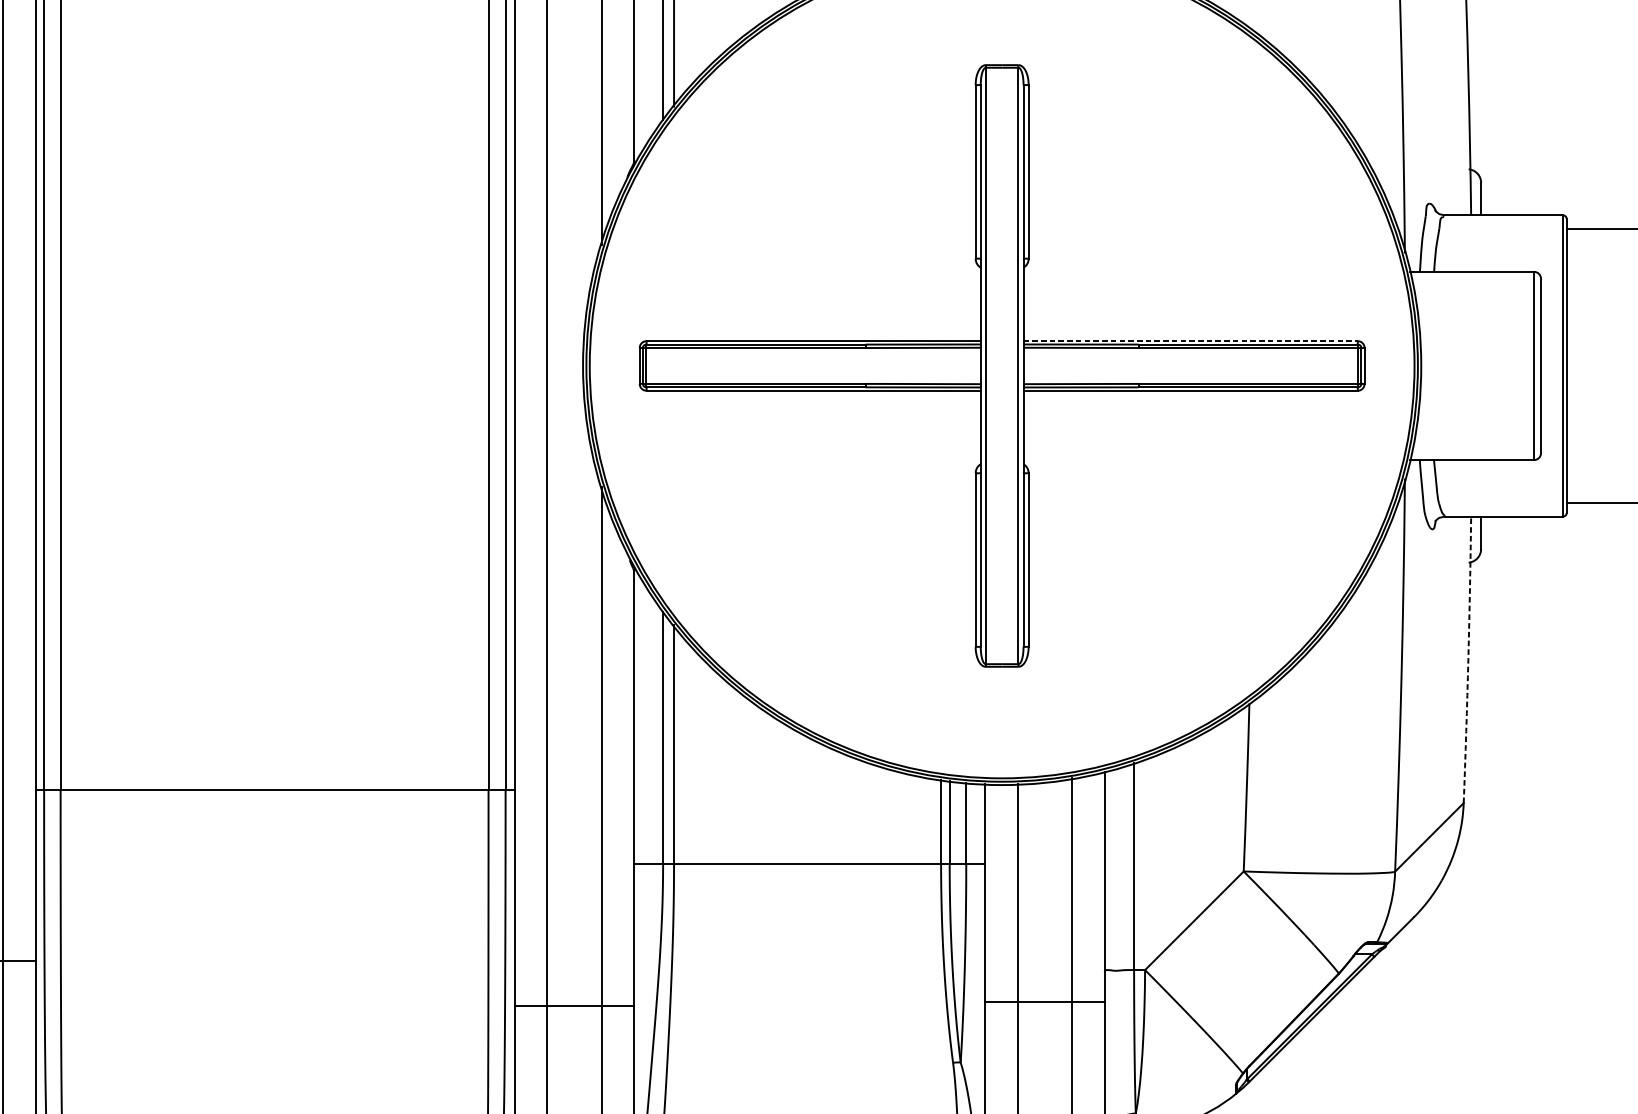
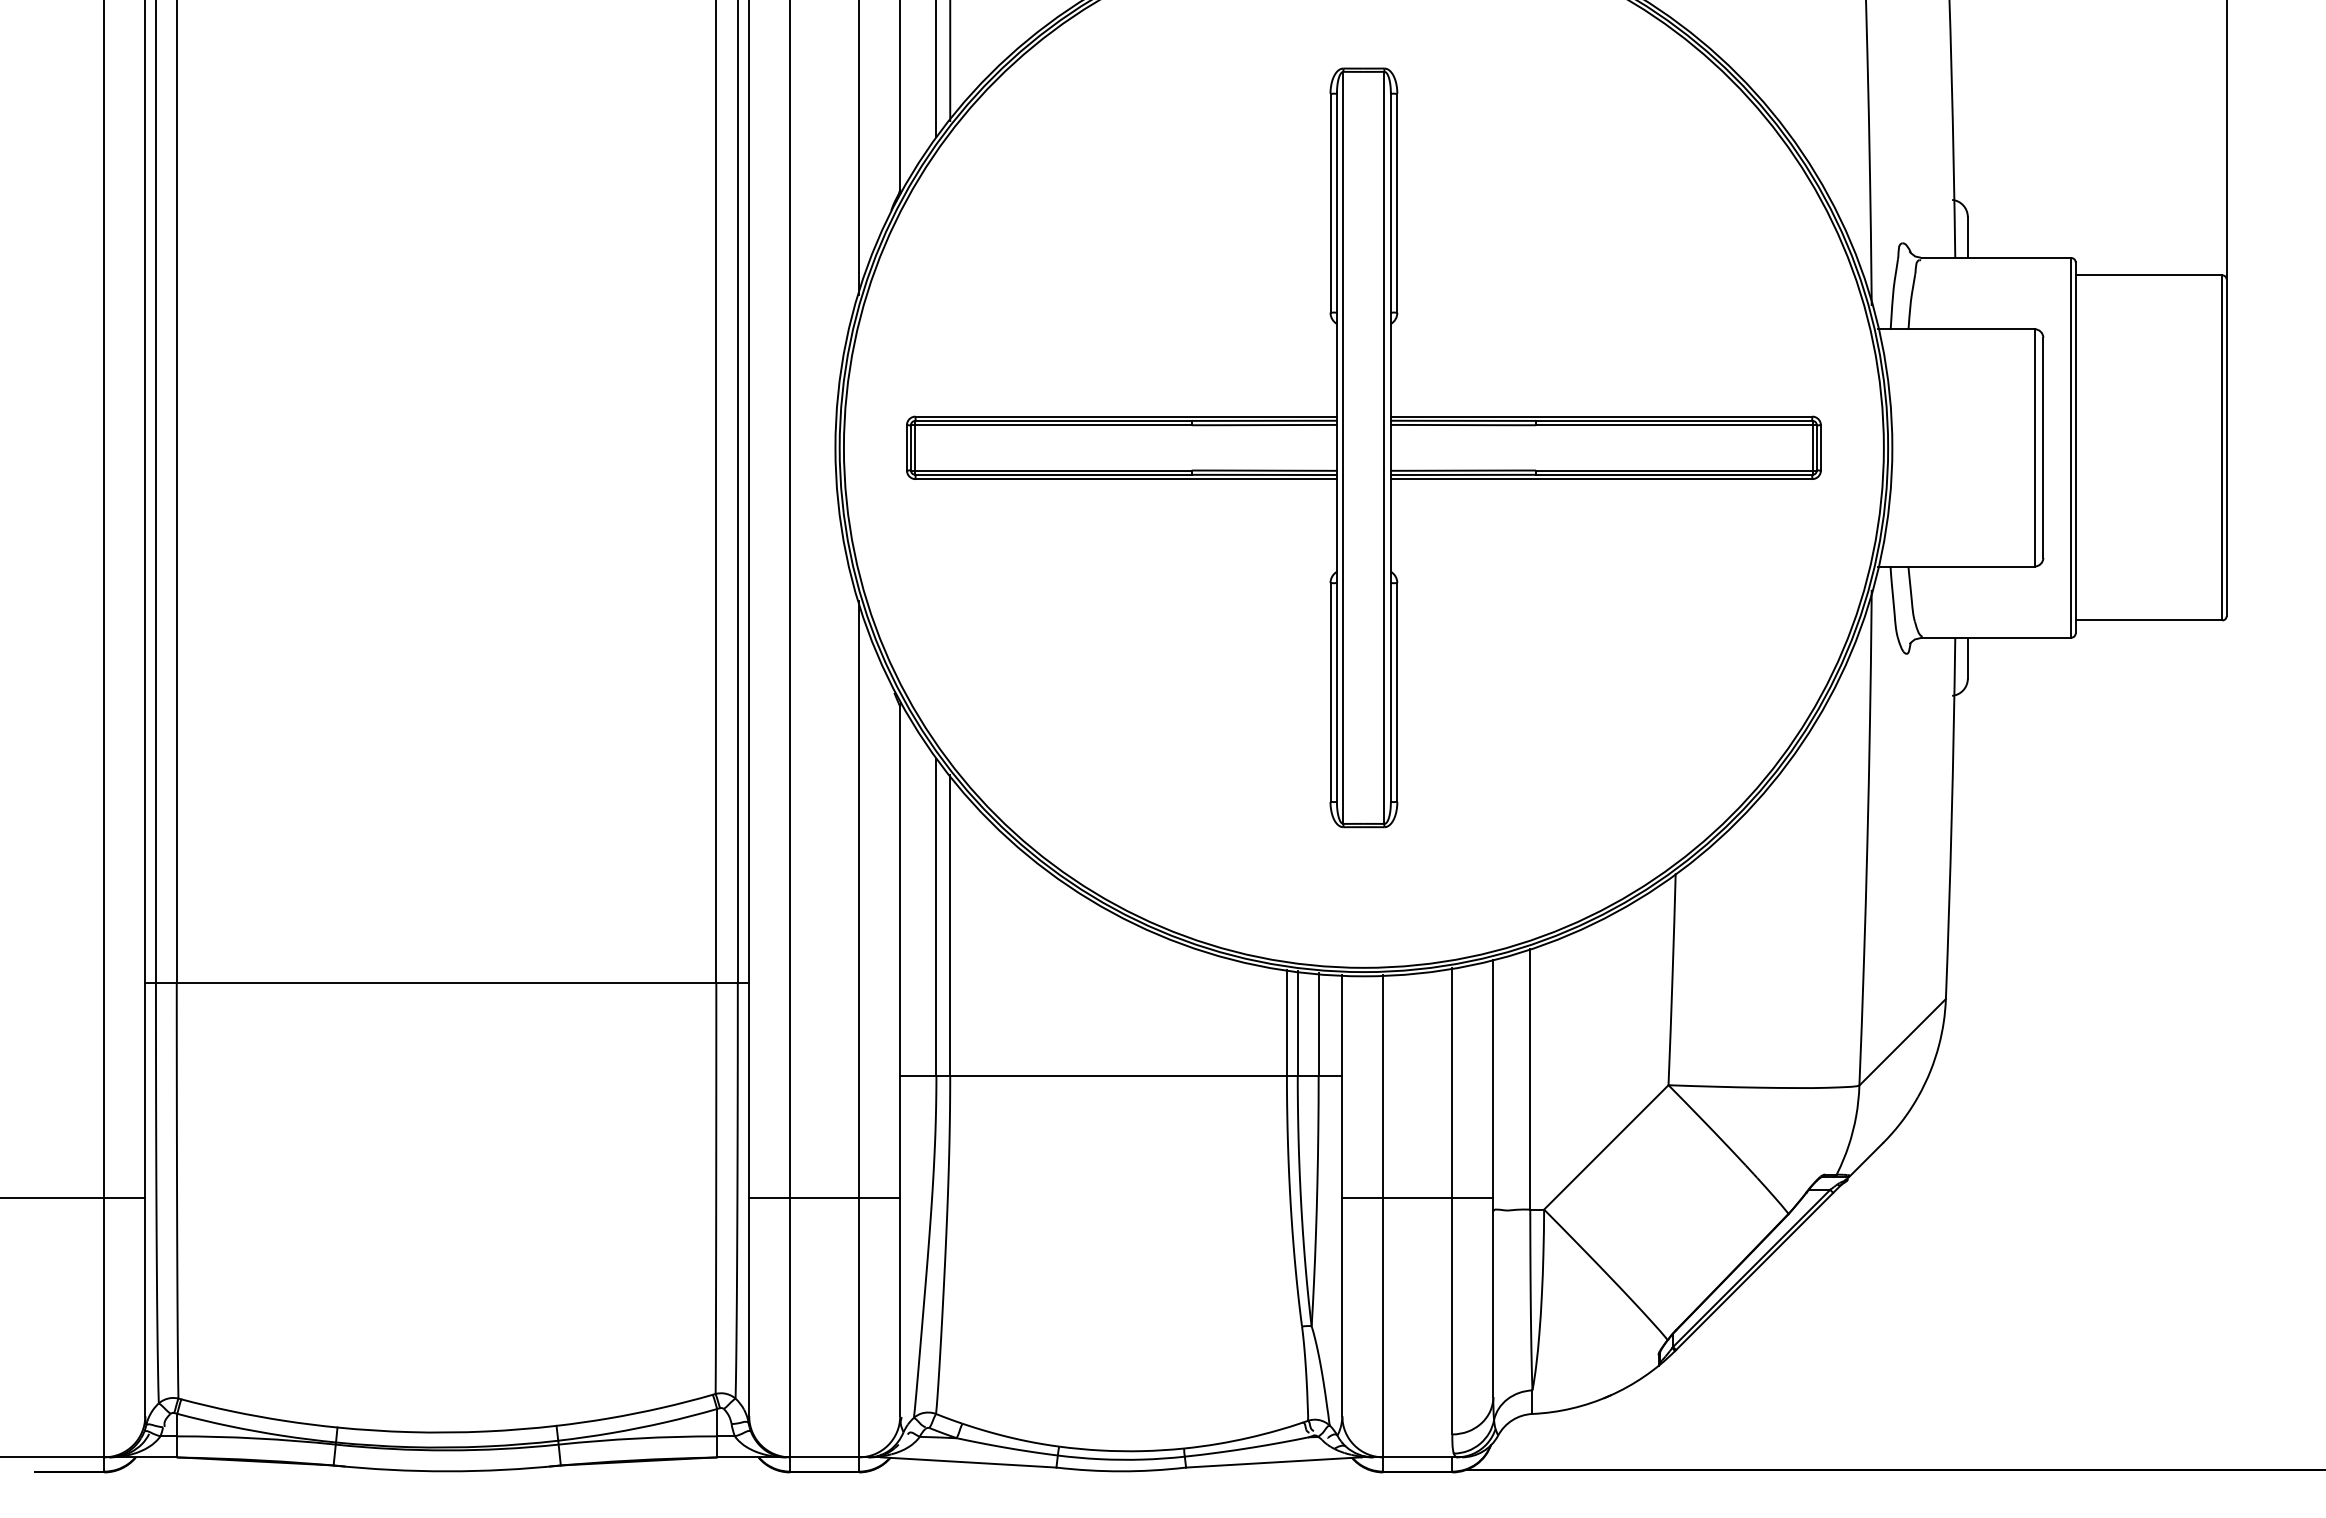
line: (1190, 341) -> (1601, 416), dashed -> solid
arc: (1468, 659) -> (1951, 818), dashed -> solid
line: (1044, 1001) -> (1417, 1198), moved
line: (574, 1006) -> (824, 1198), moved

